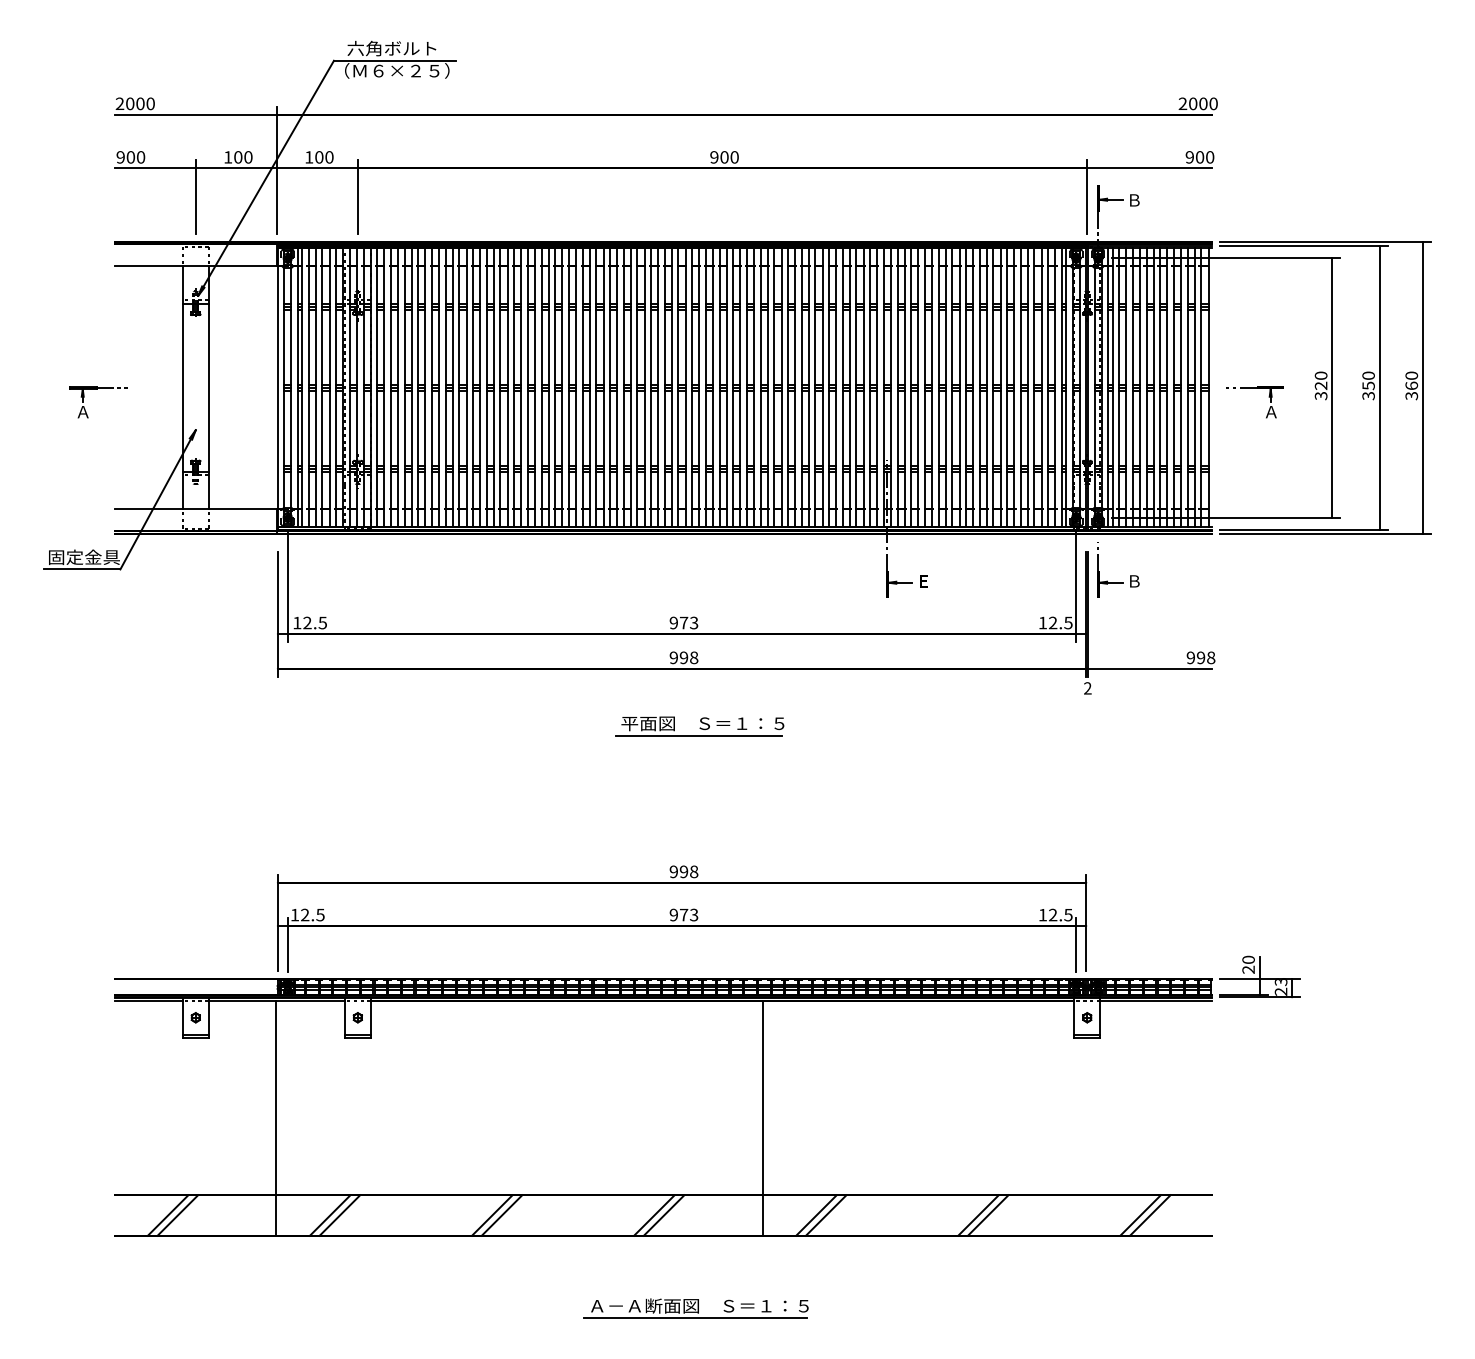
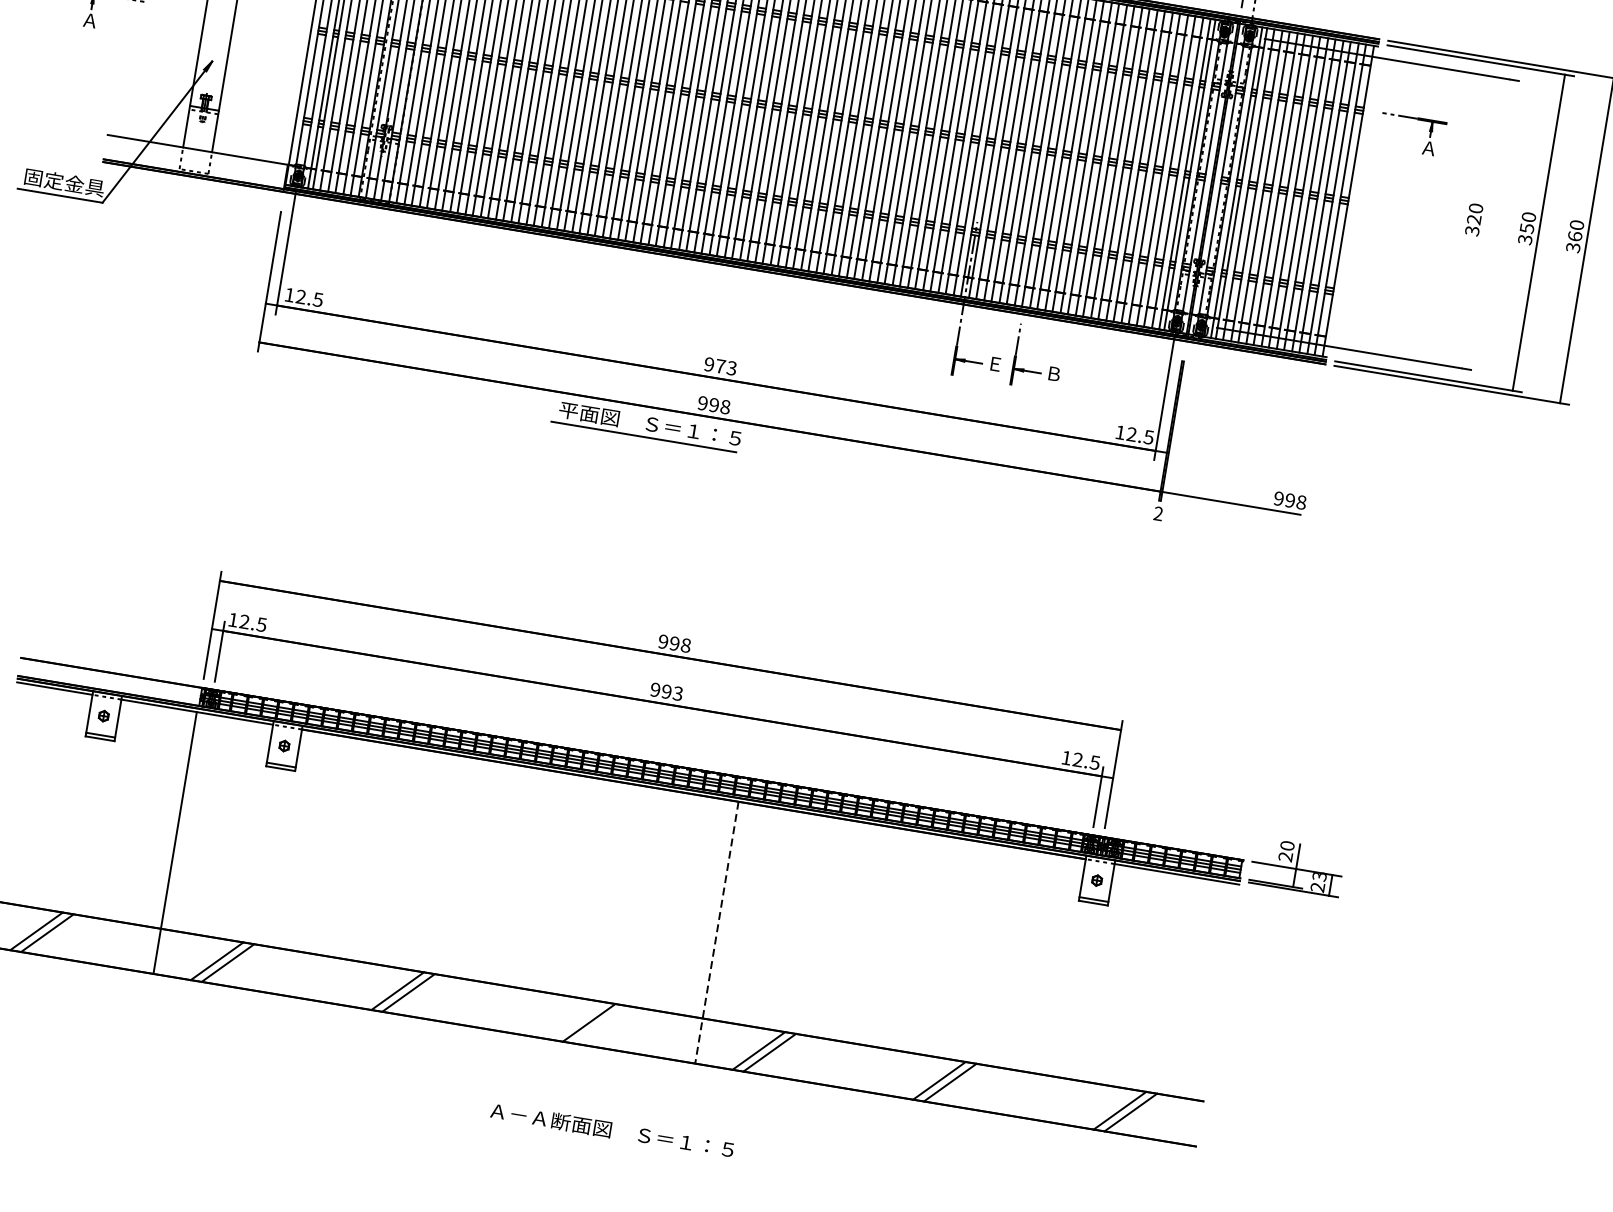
line: (1332, 387) -> (1486, 223), removed
part: (1254, 388) -> (1414, 119), moved
part: (1118, 582) -> (1036, 372), moved
part: (699, 726) -> (645, 426), moved
text: (683, 914) -> (666, 691), 973 -> 993
line: (762, 1118) -> (716, 932), solid -> dashed
line: (654, 1215) -> (578, 1021), removed
line: (695, 1318) -> (605, 1143), removed

